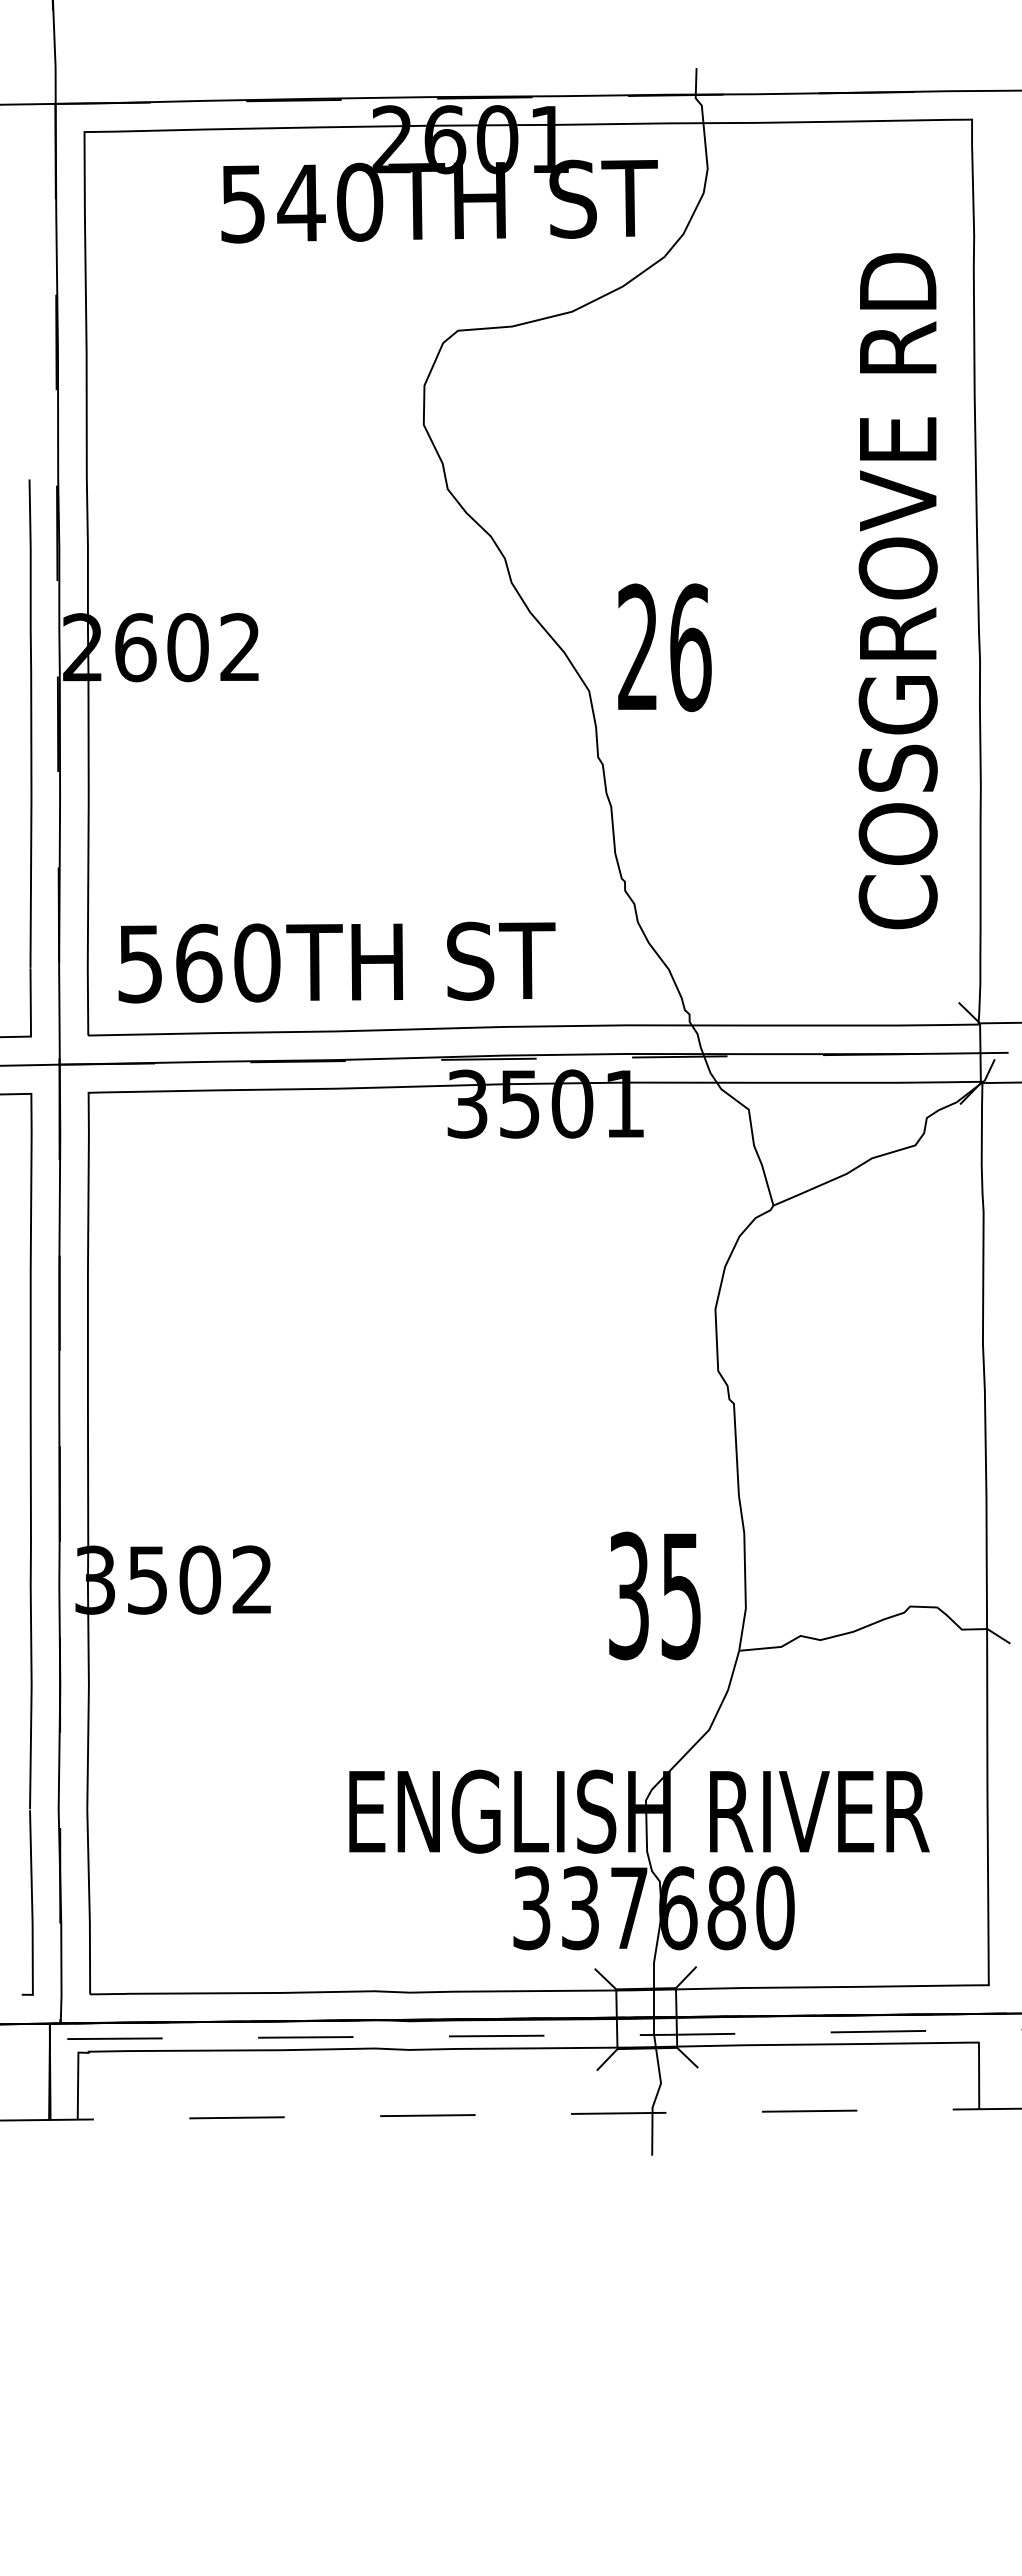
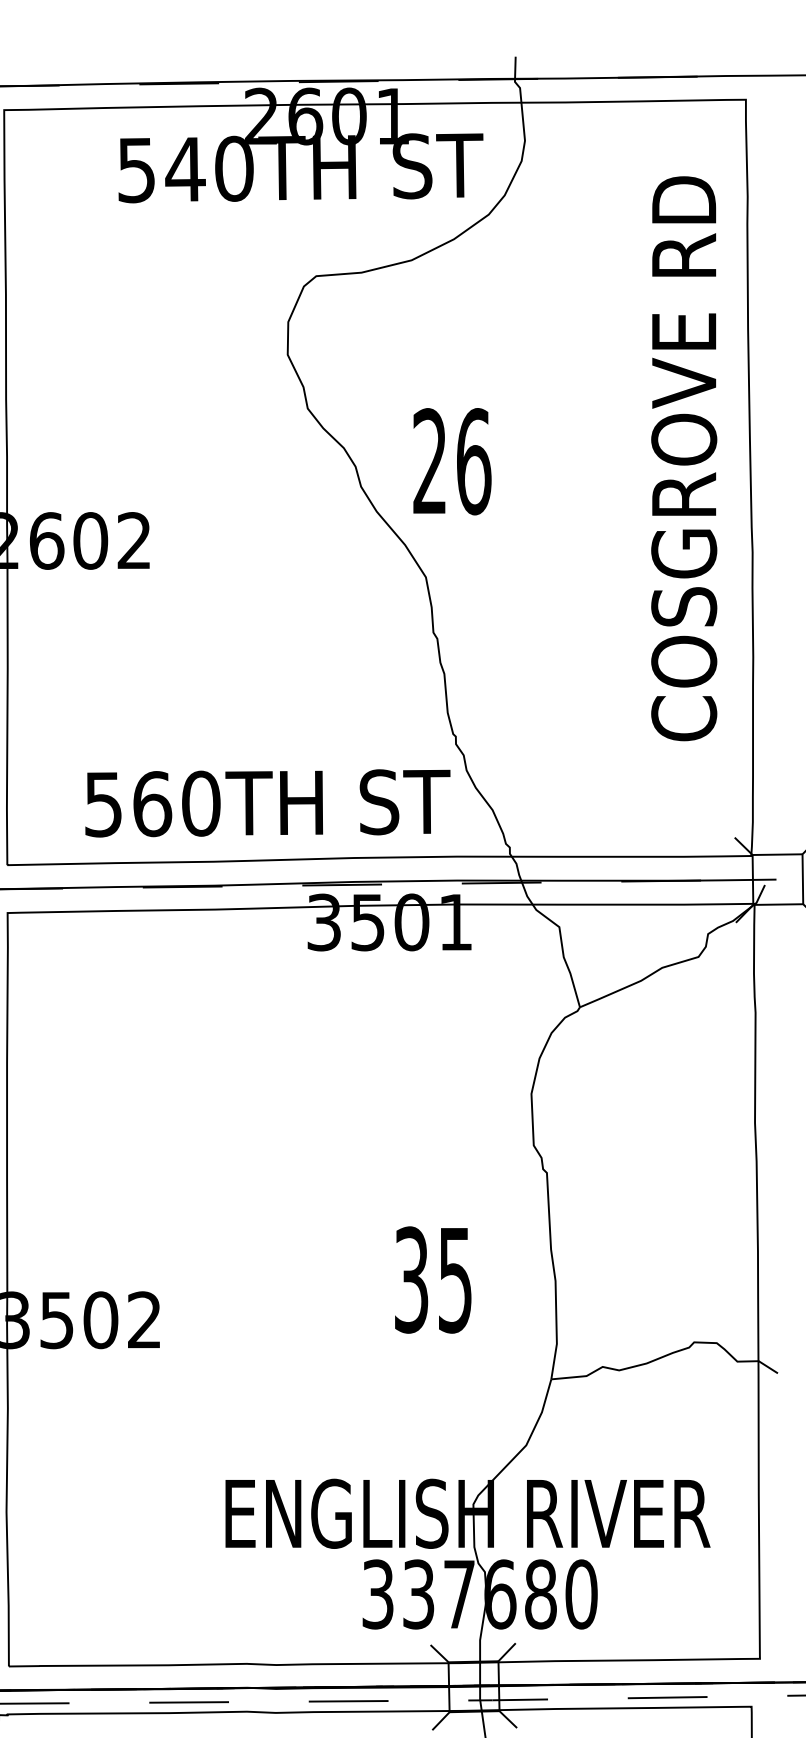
text: (897, 591) -> (683, 458), moved
text: (664, 647) -> (452, 461), moved
text: (336, 962) -> (267, 803), moved
text: (654, 1595) -> (432, 1279), moved

